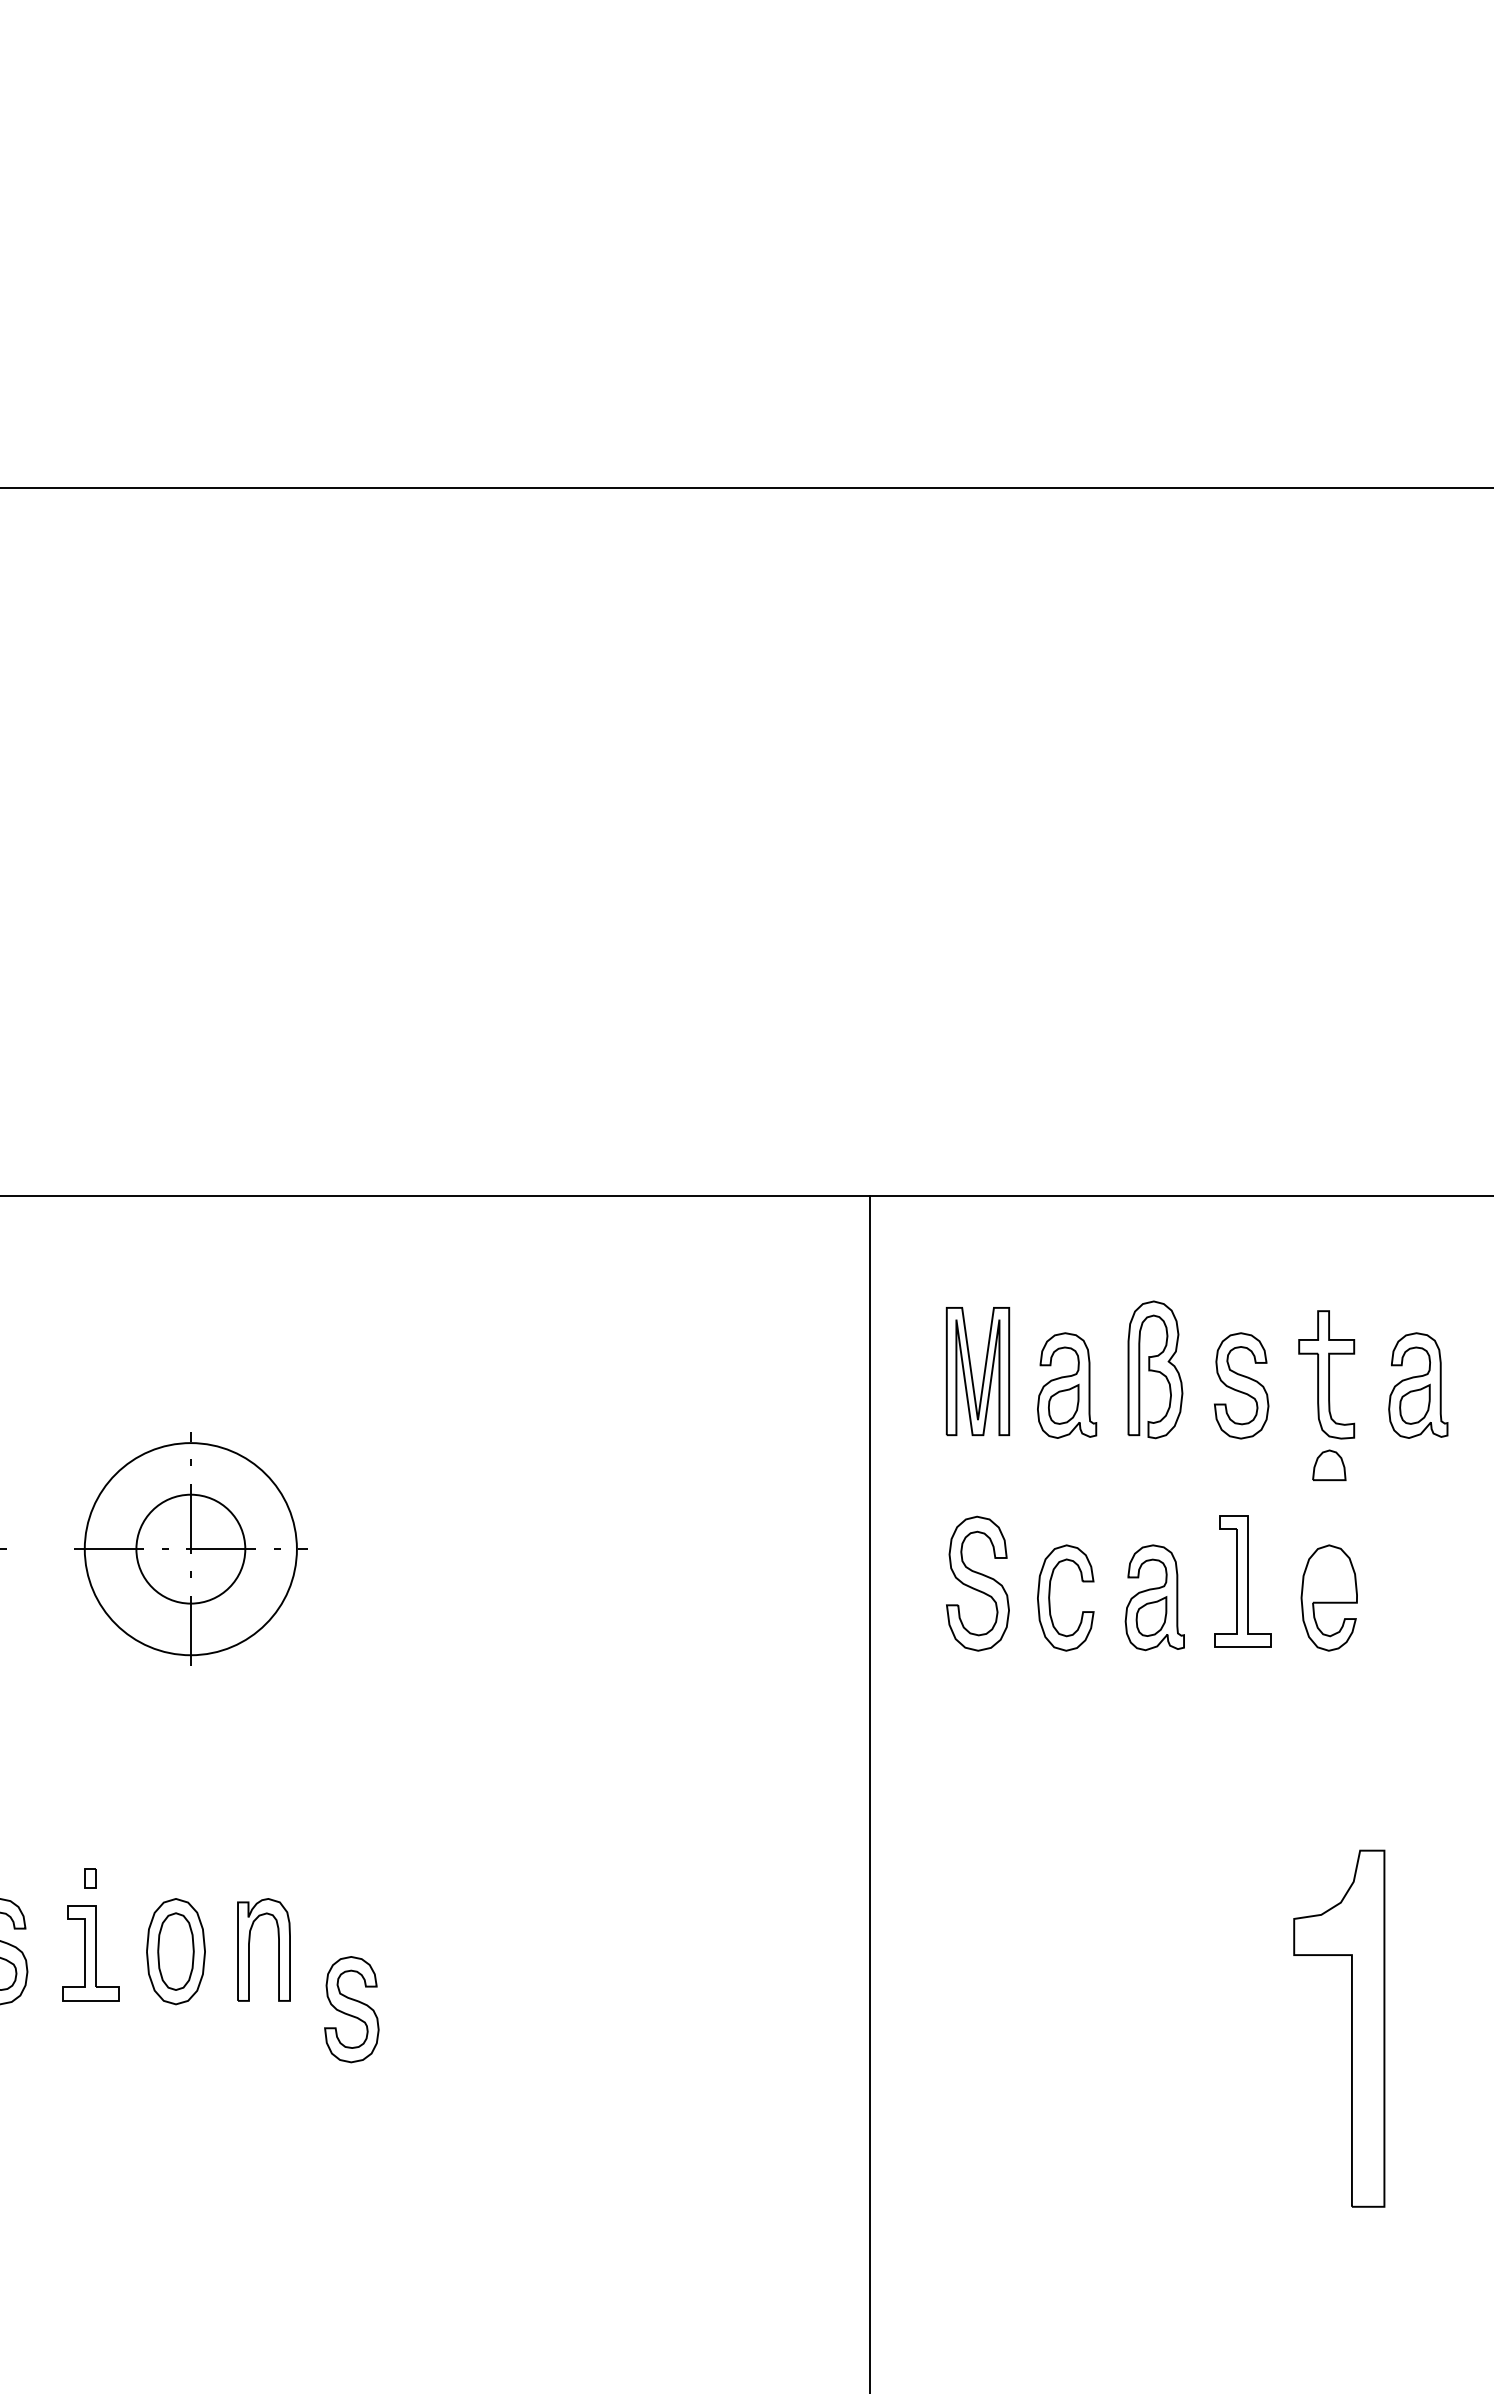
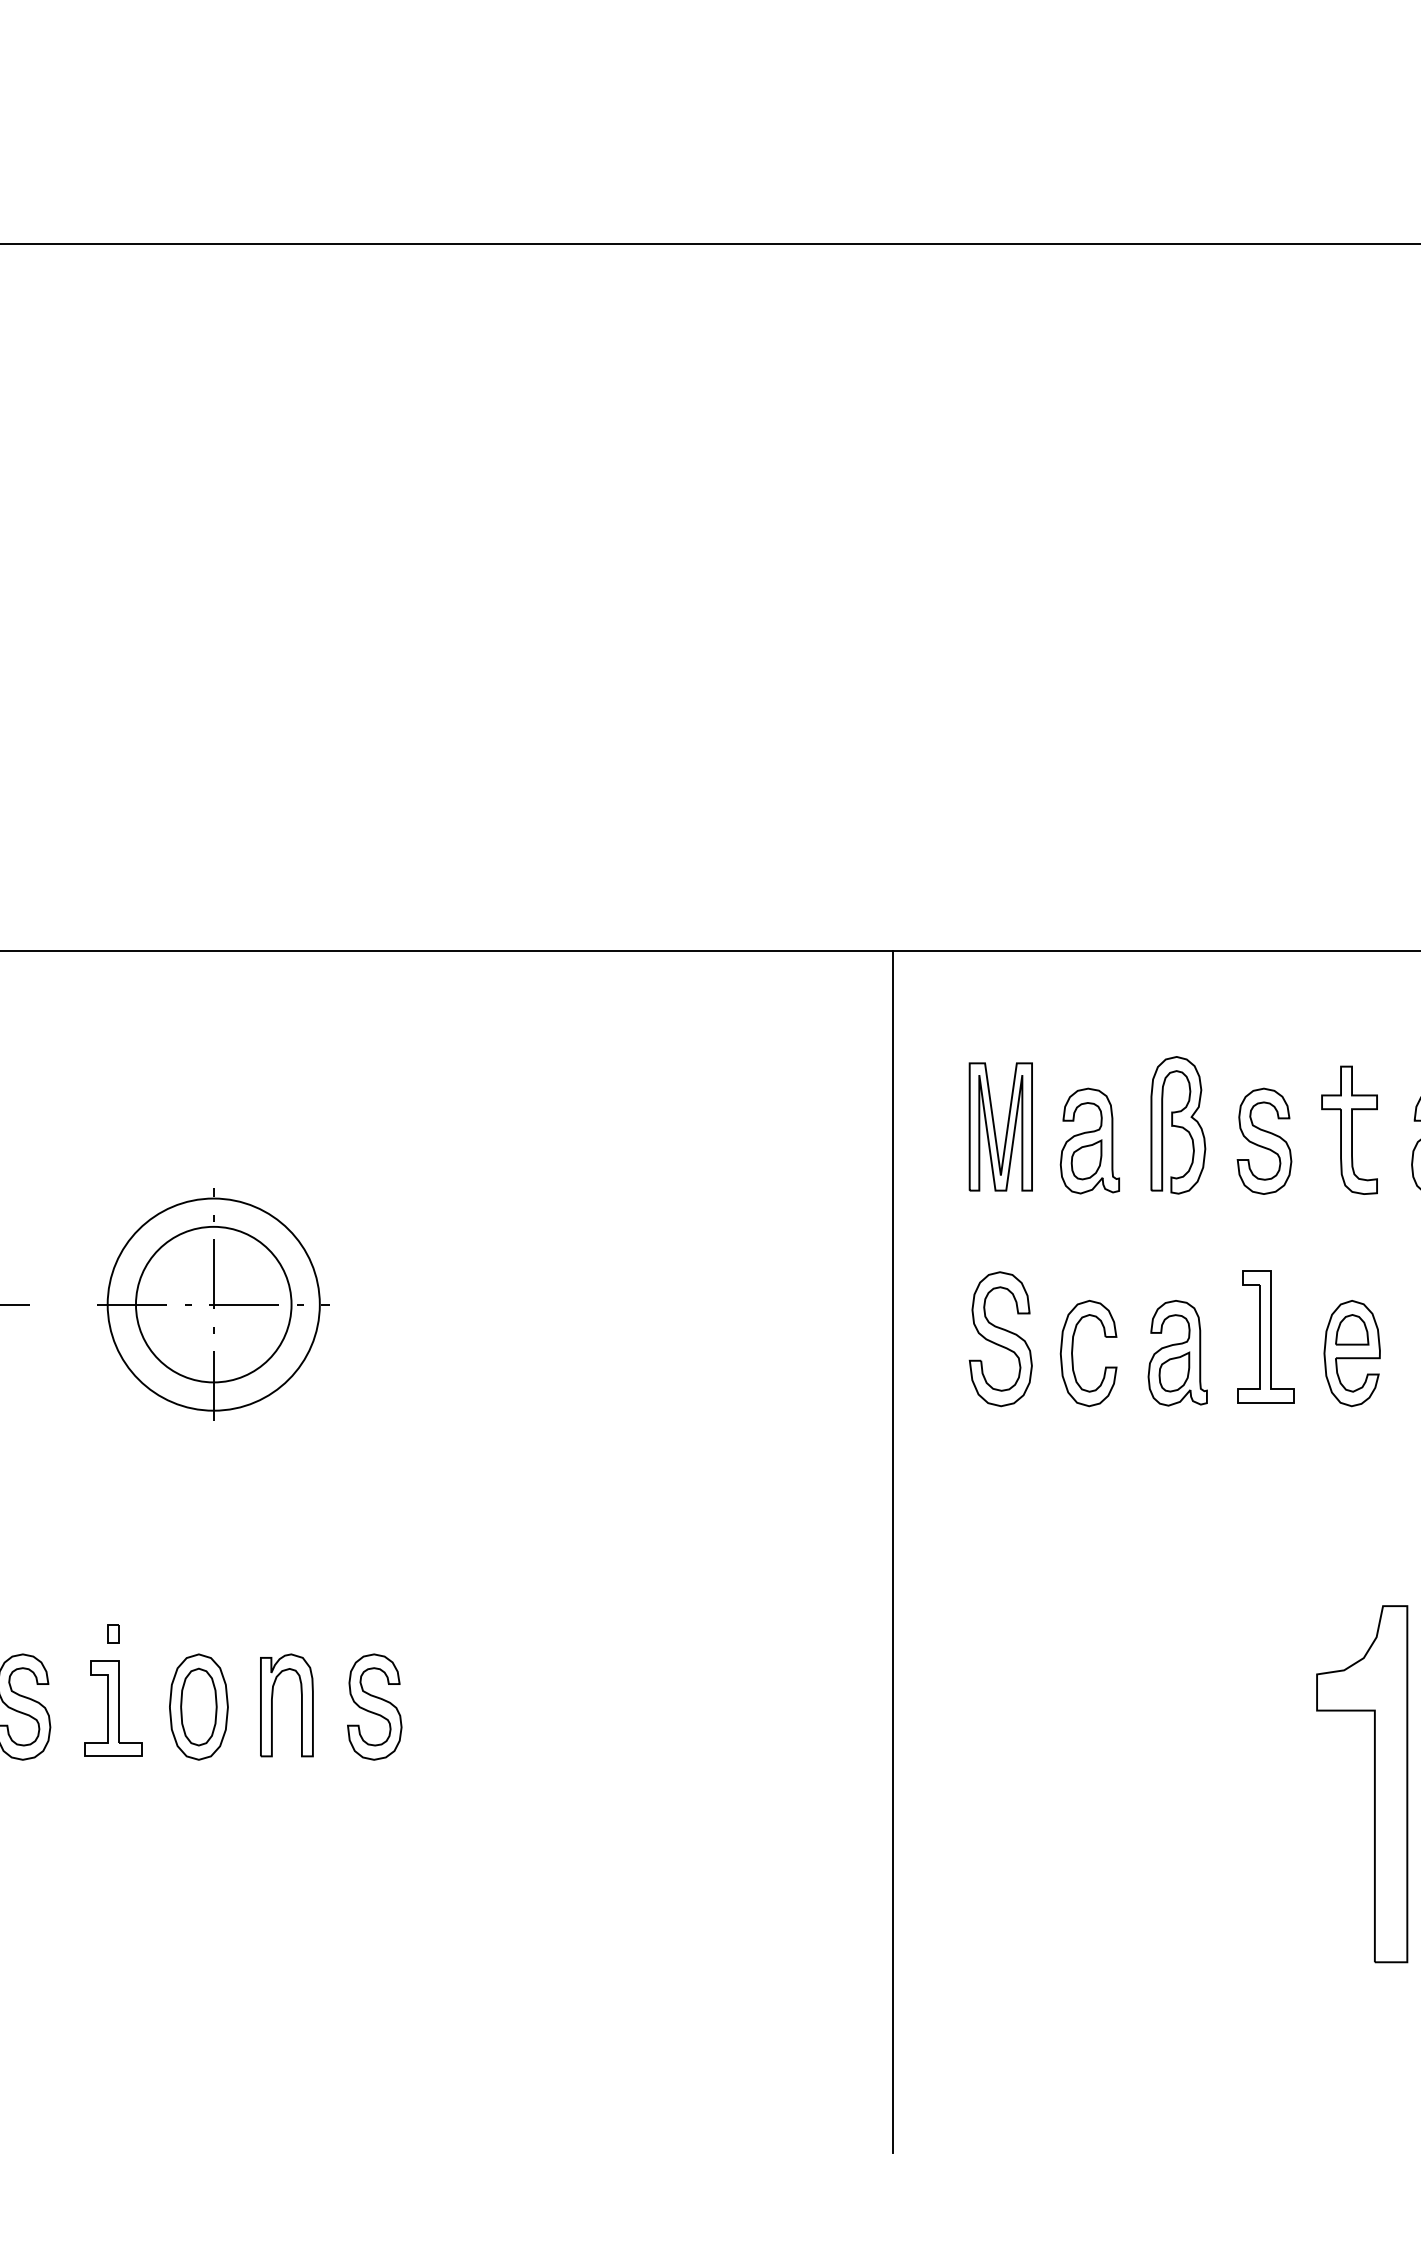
part: (1329, 1465) -> (1352, 1329), moved
circle: (190, 1548) -> (213, 1303), size x1.43
part: (351, 2009) -> (374, 1706), moved

